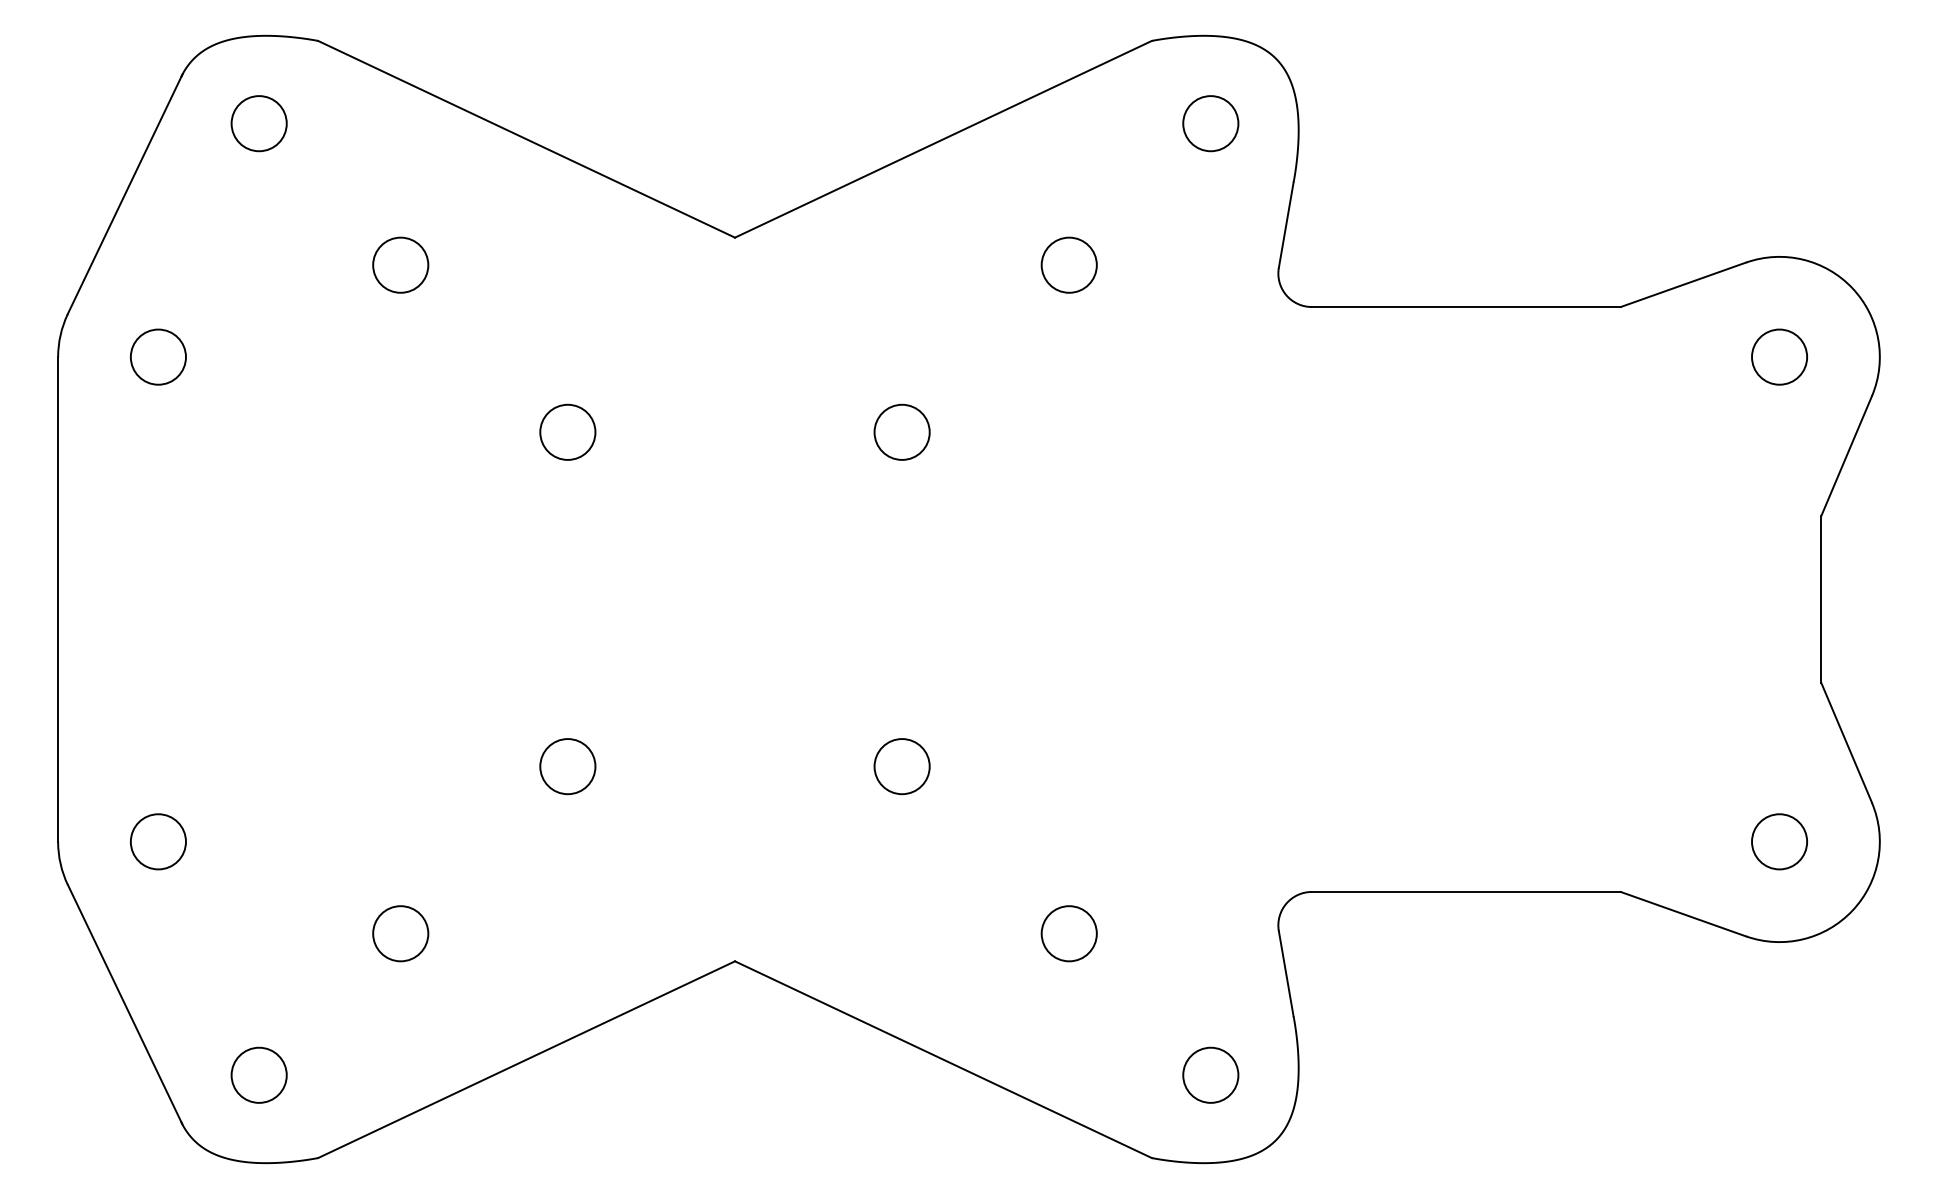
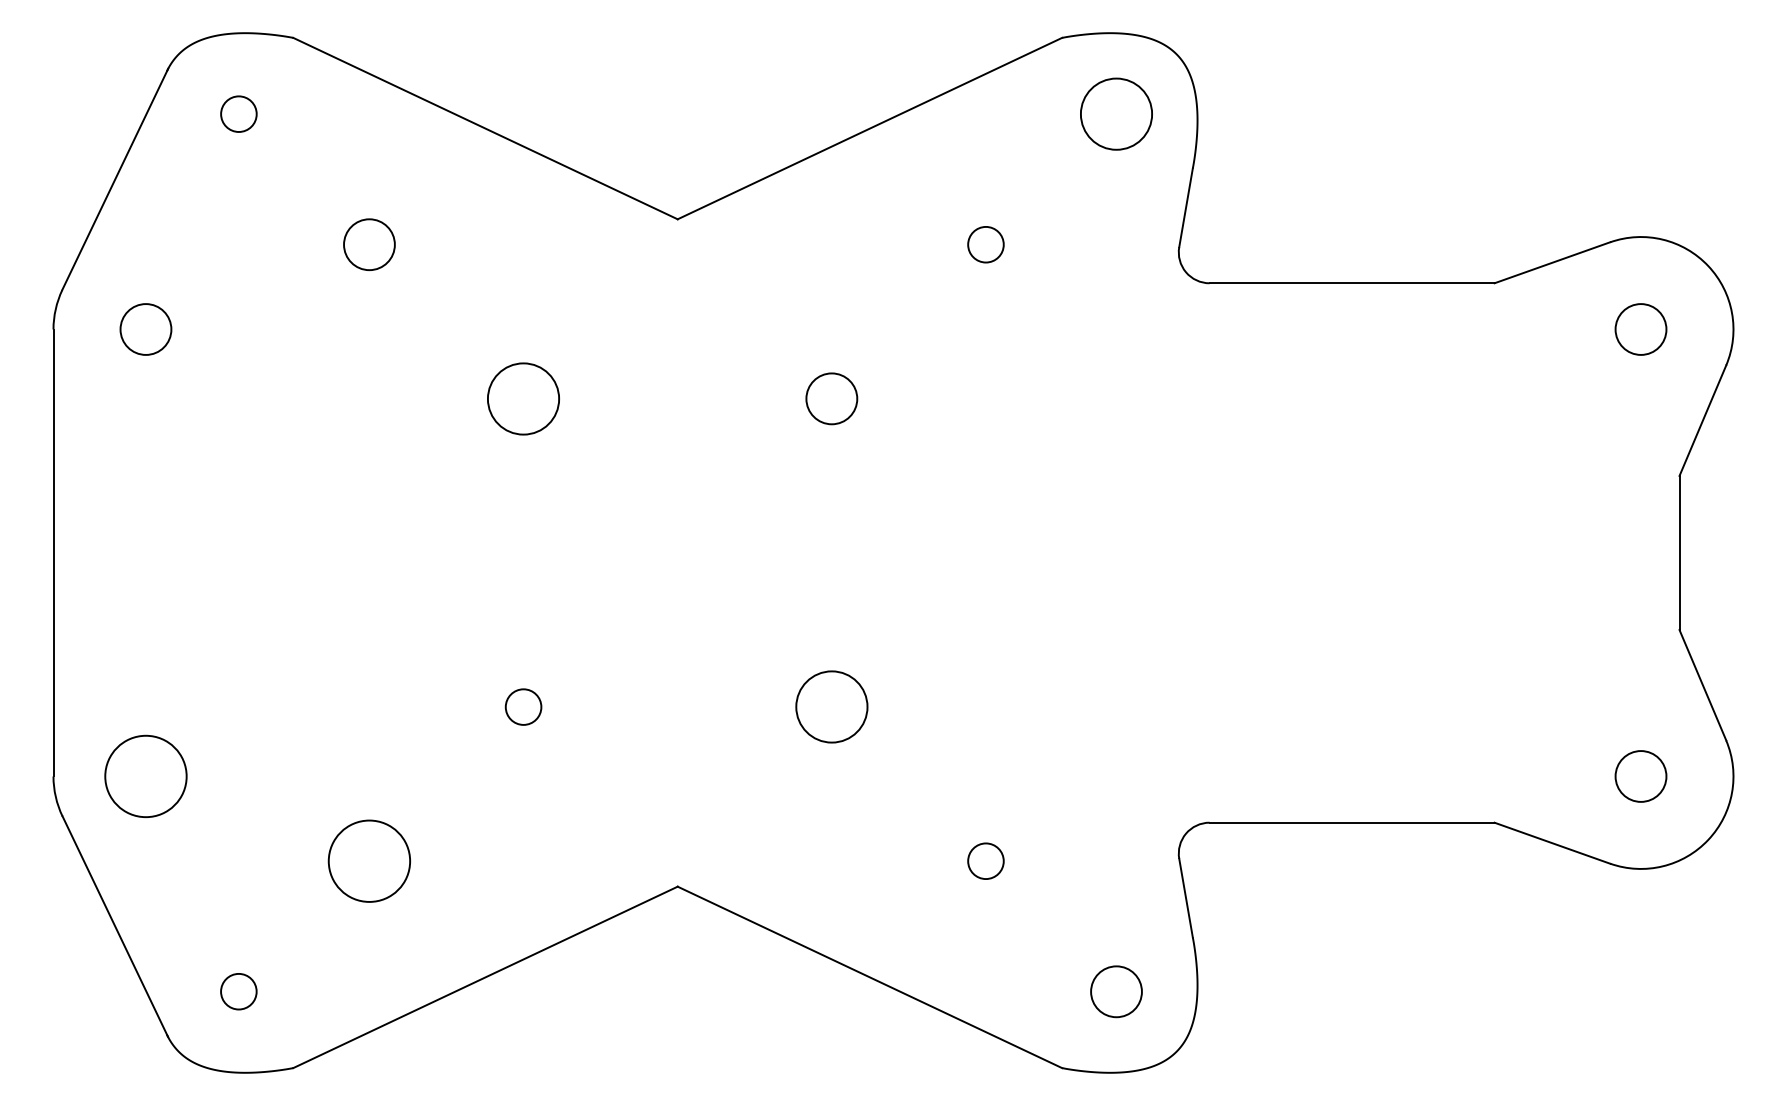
circle: (258, 123) -> (238, 114), size x0.7
circle: (1210, 123) -> (1116, 114), size x1.4
circle: (1068, 264) -> (985, 244), size x0.7
circle: (567, 431) -> (523, 398), size x1.4
circle: (567, 766) -> (523, 707), size x0.7
circle: (901, 766) -> (831, 707), size x1.4
circle: (157, 841) -> (145, 776), size x1.6
circle: (400, 933) -> (369, 861), size x1.6
circle: (1068, 933) -> (985, 861), size x0.7
circle: (258, 1074) -> (238, 991), size x0.7

